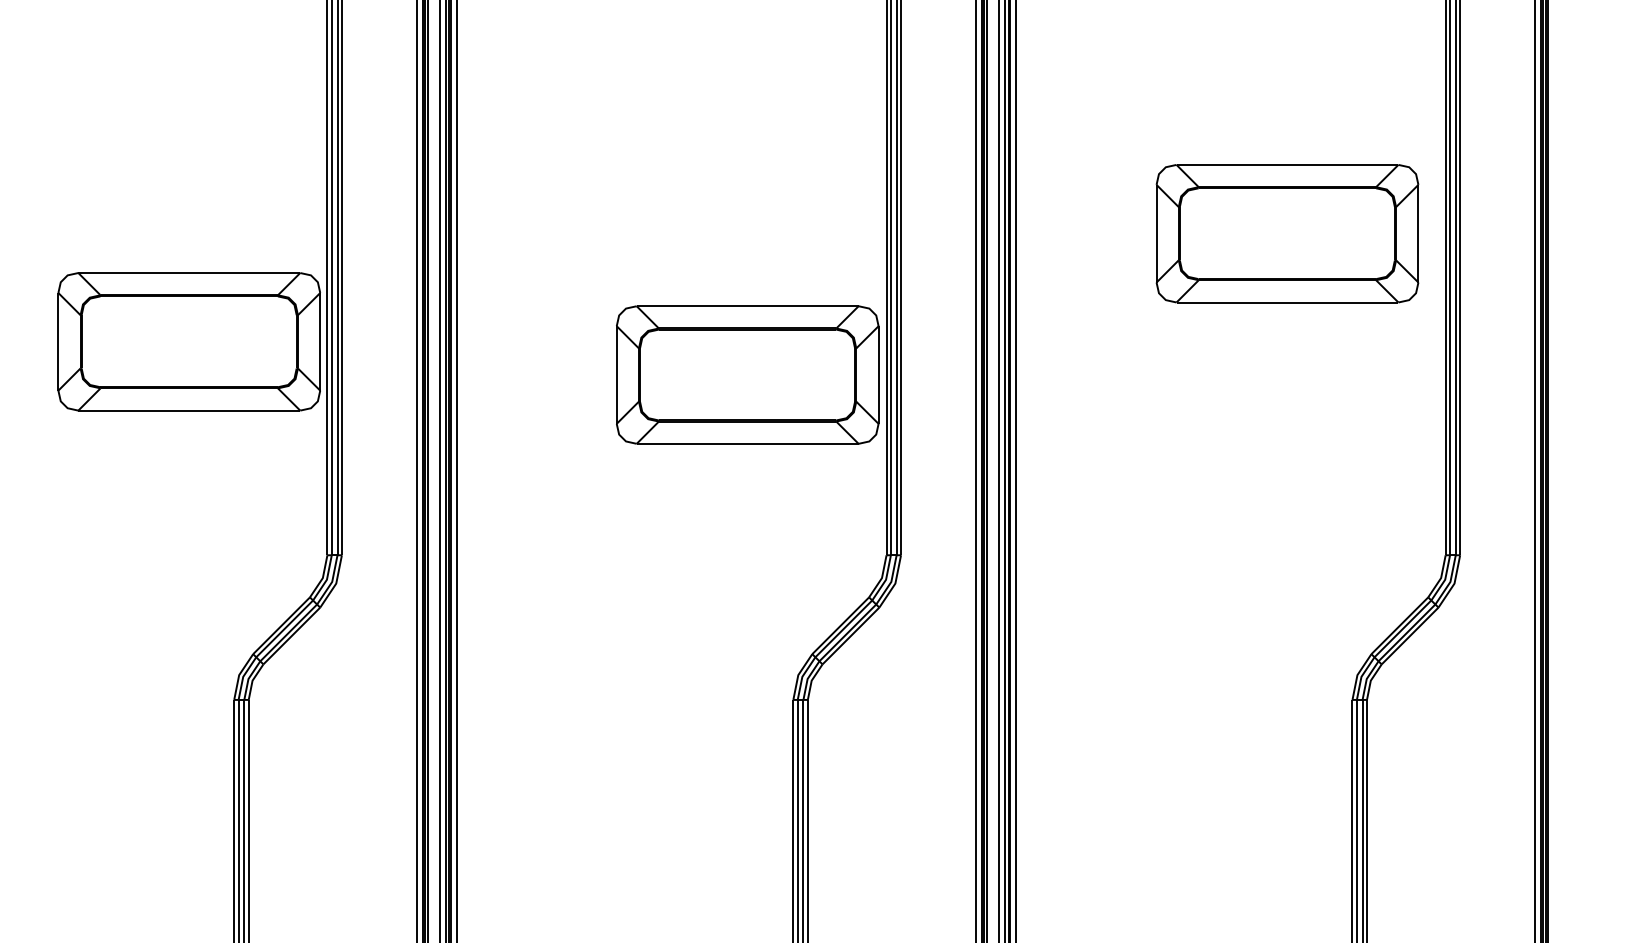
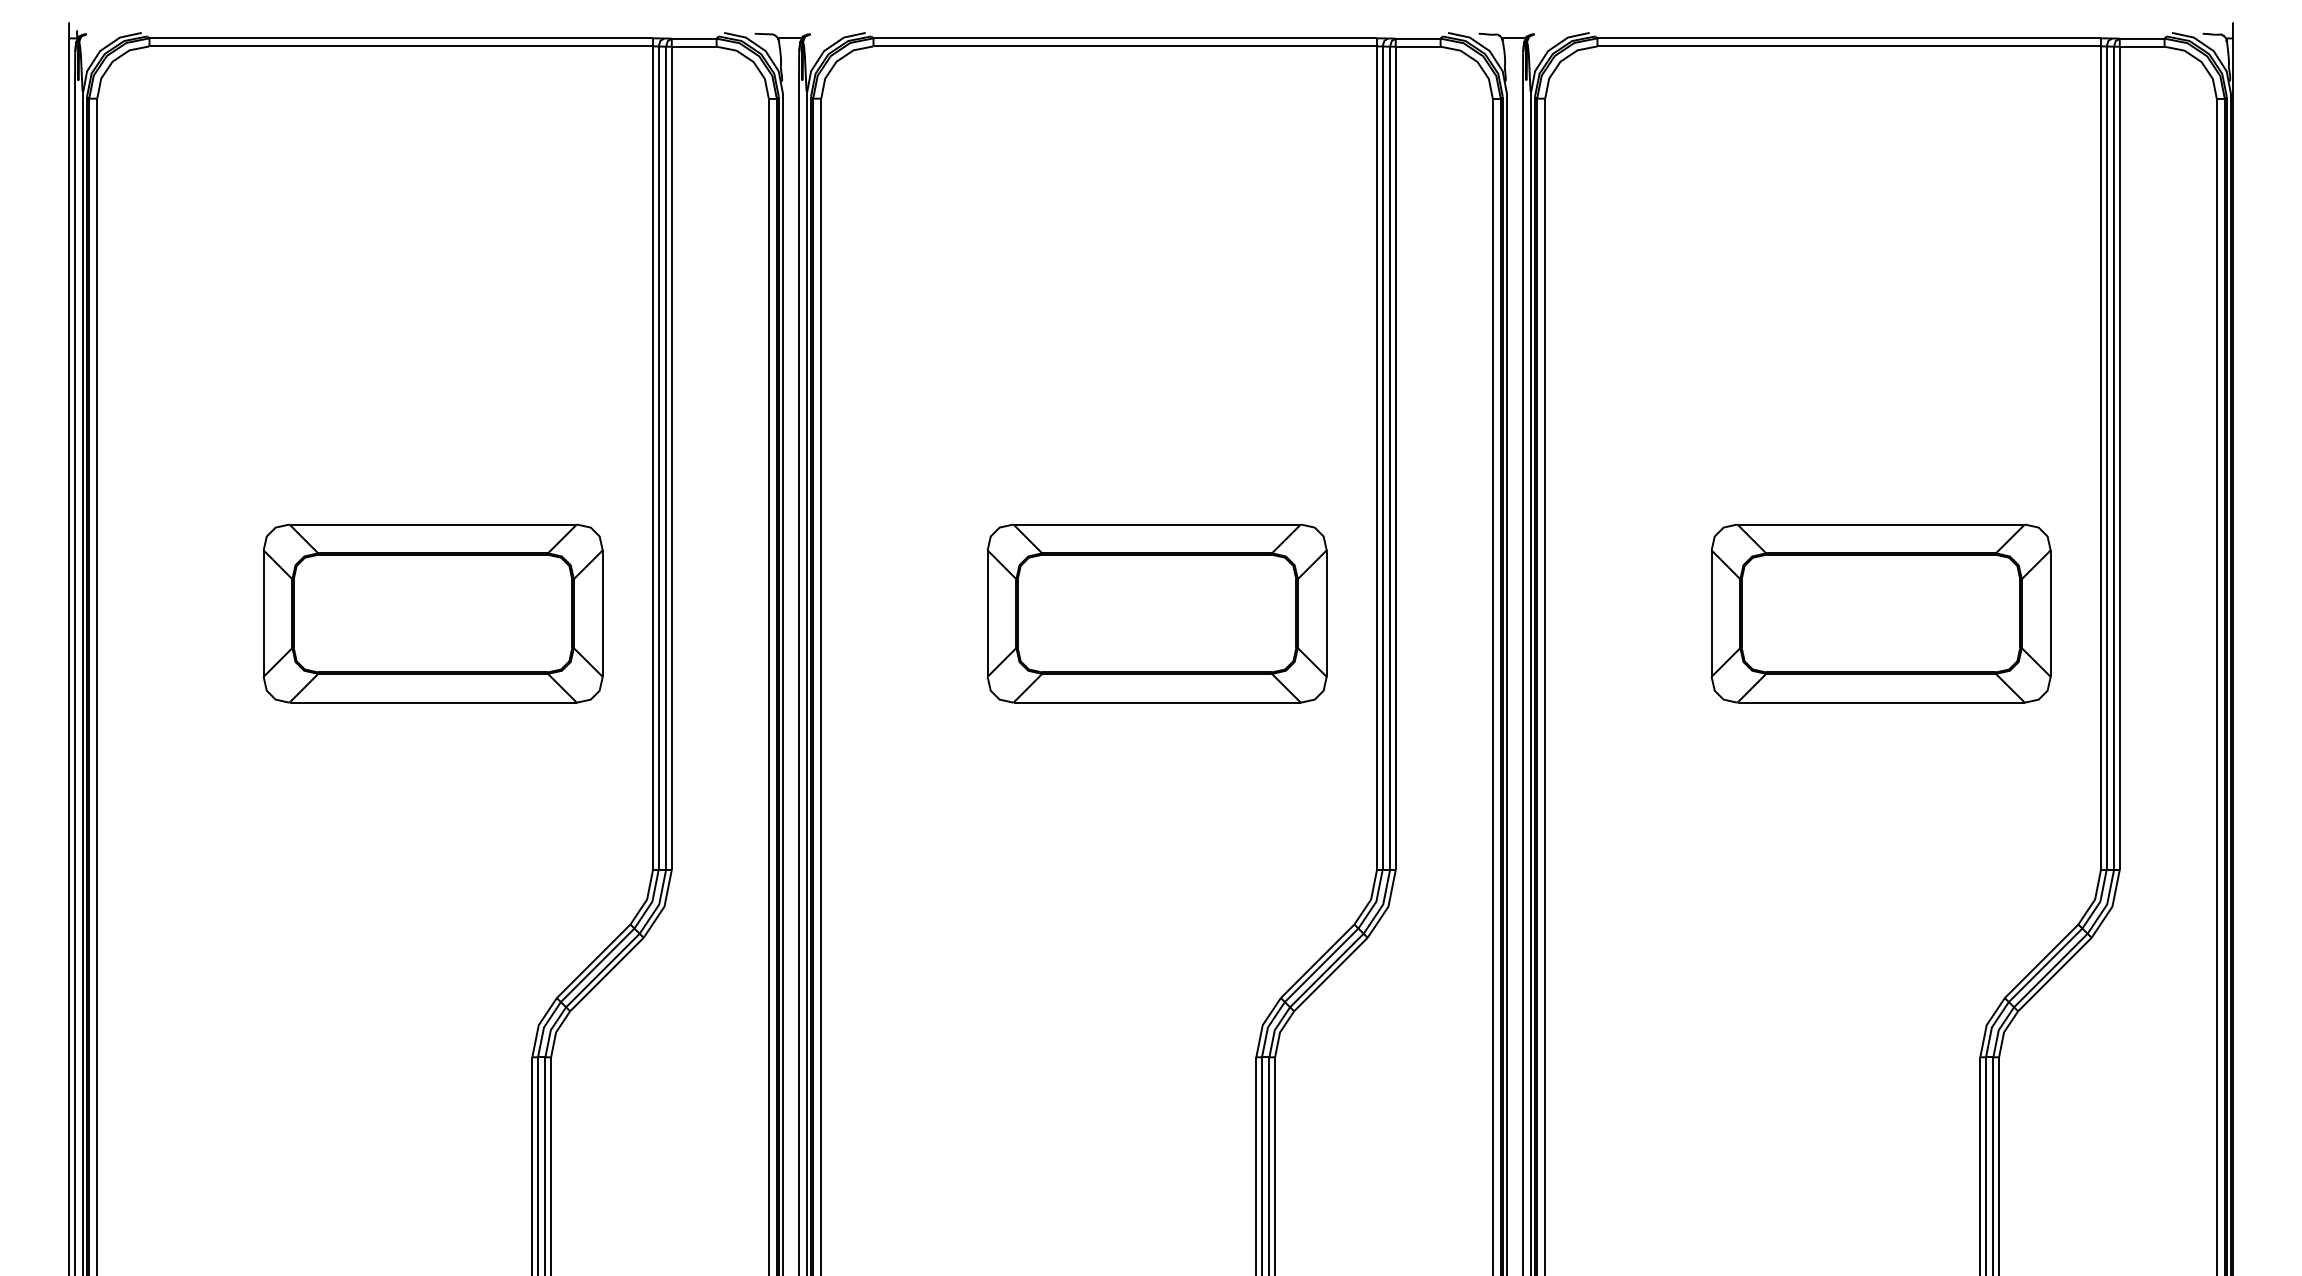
part: (1286, 233) -> (1880, 613), moved
part: (188, 341) -> (432, 613), moved
part: (747, 374) -> (1156, 613), moved

